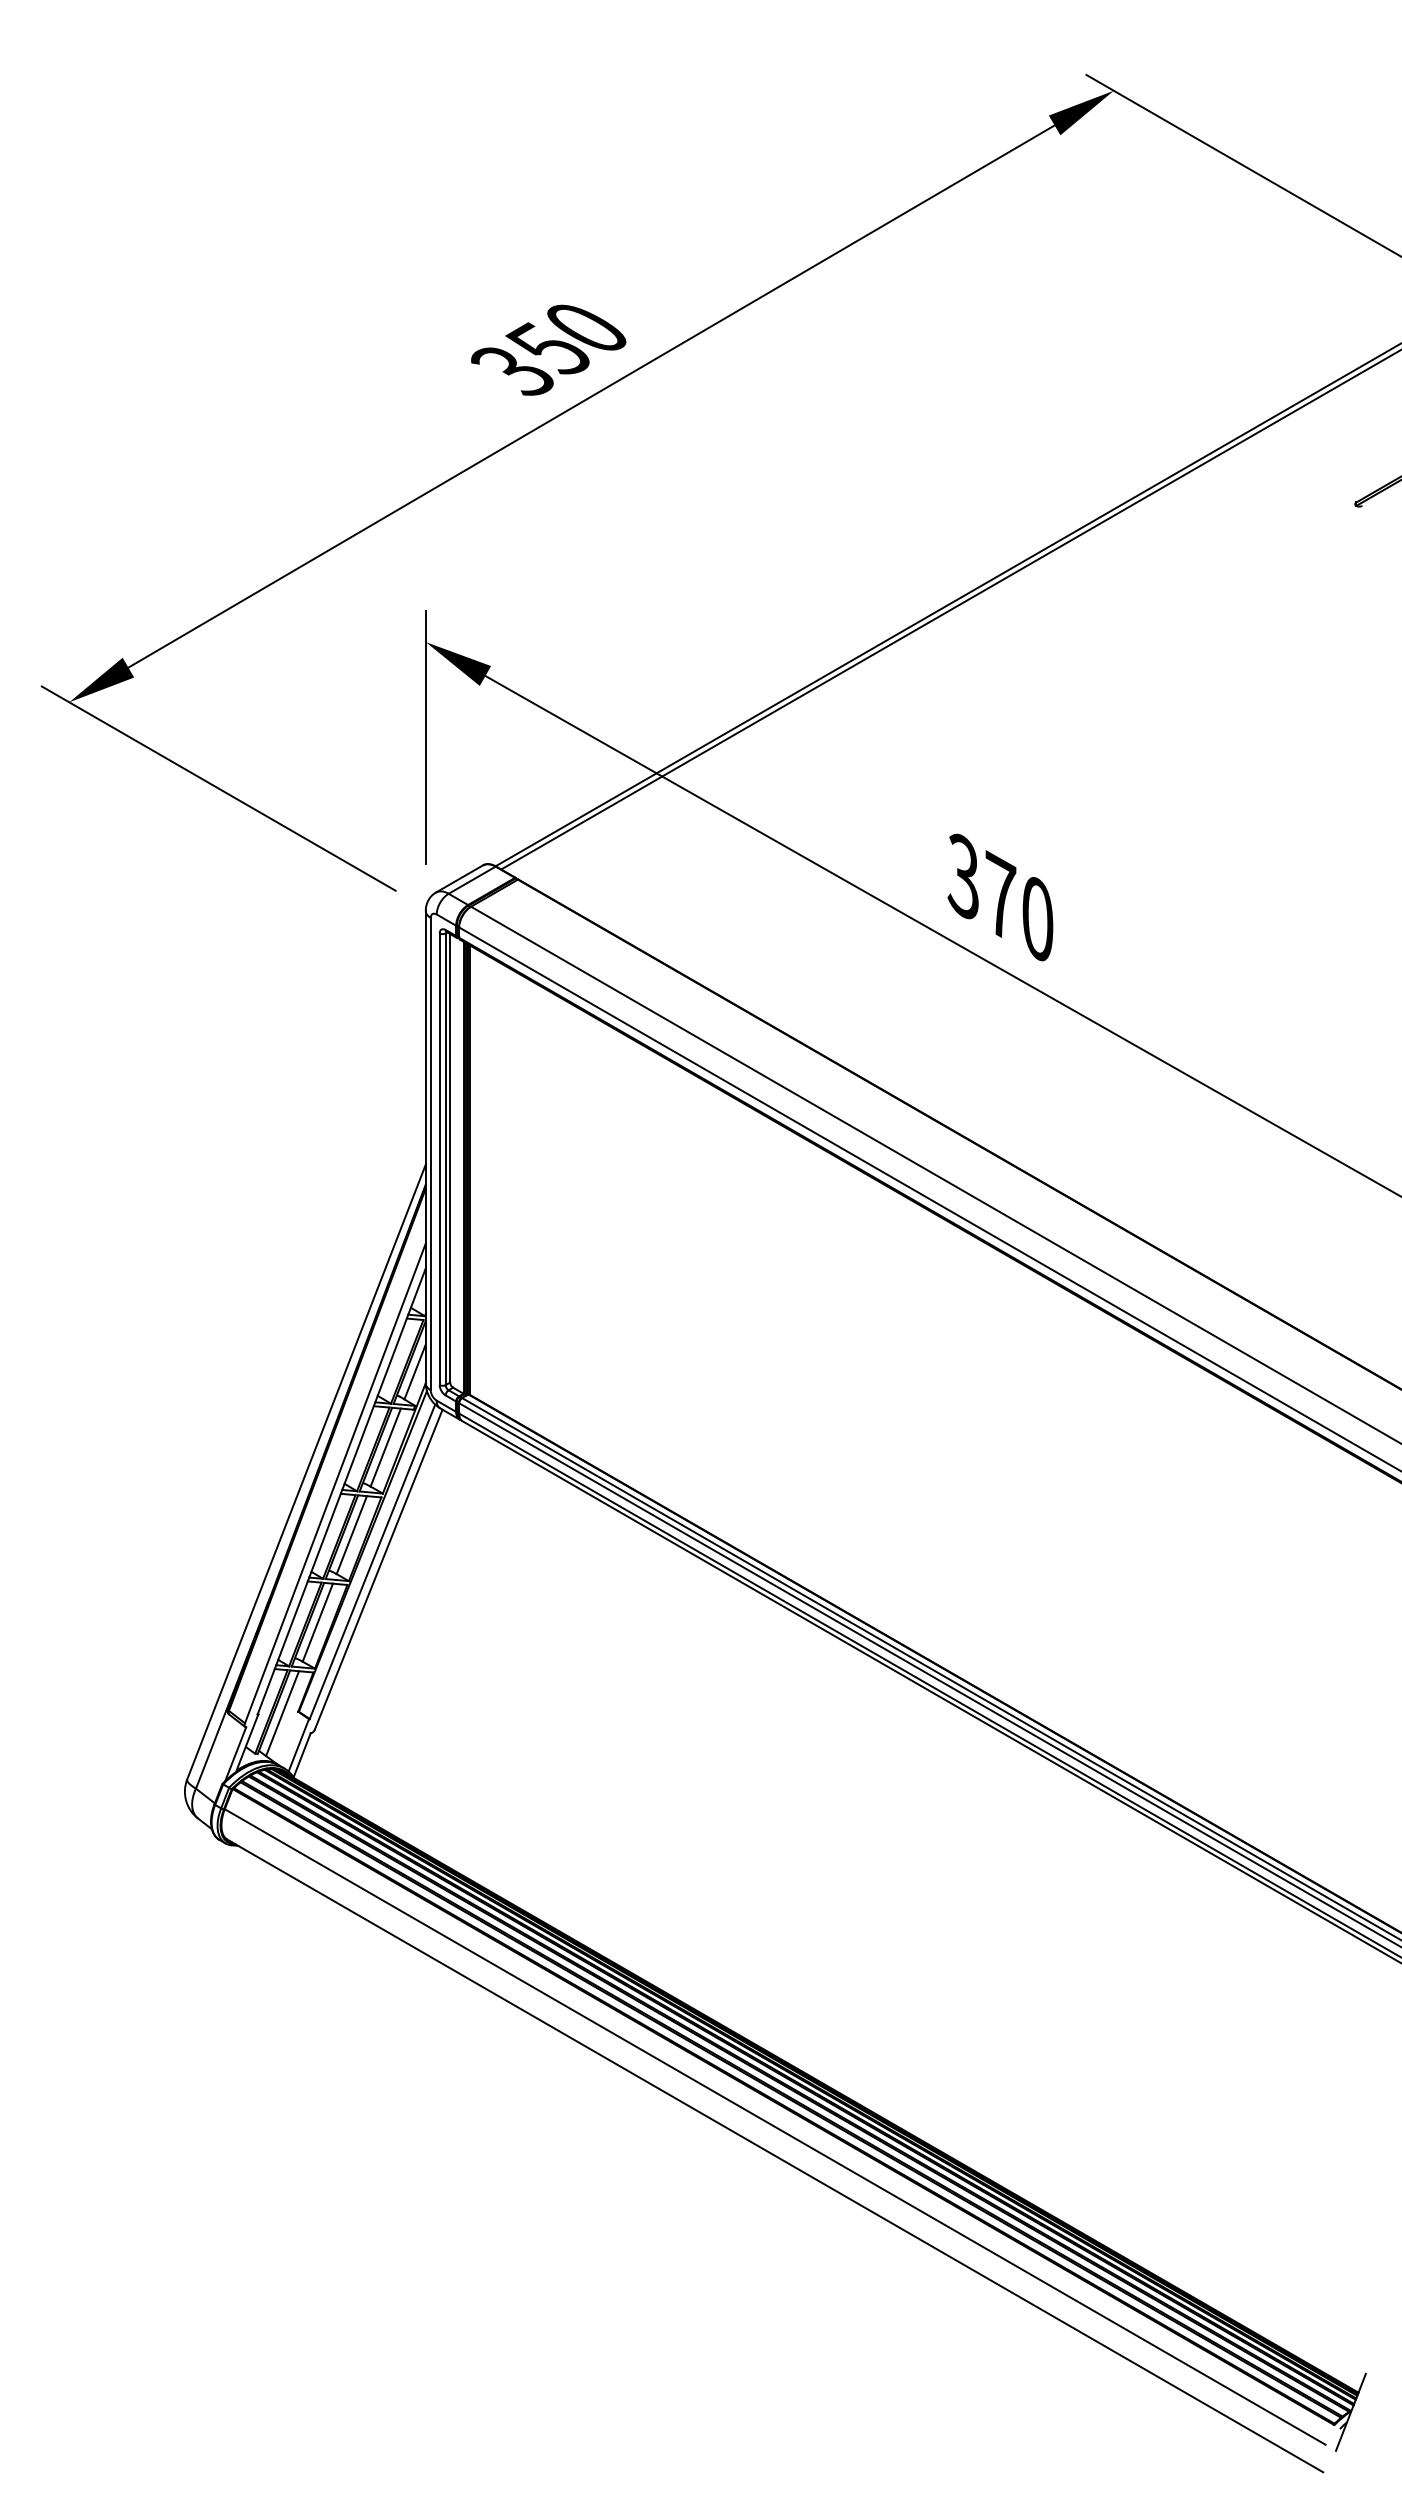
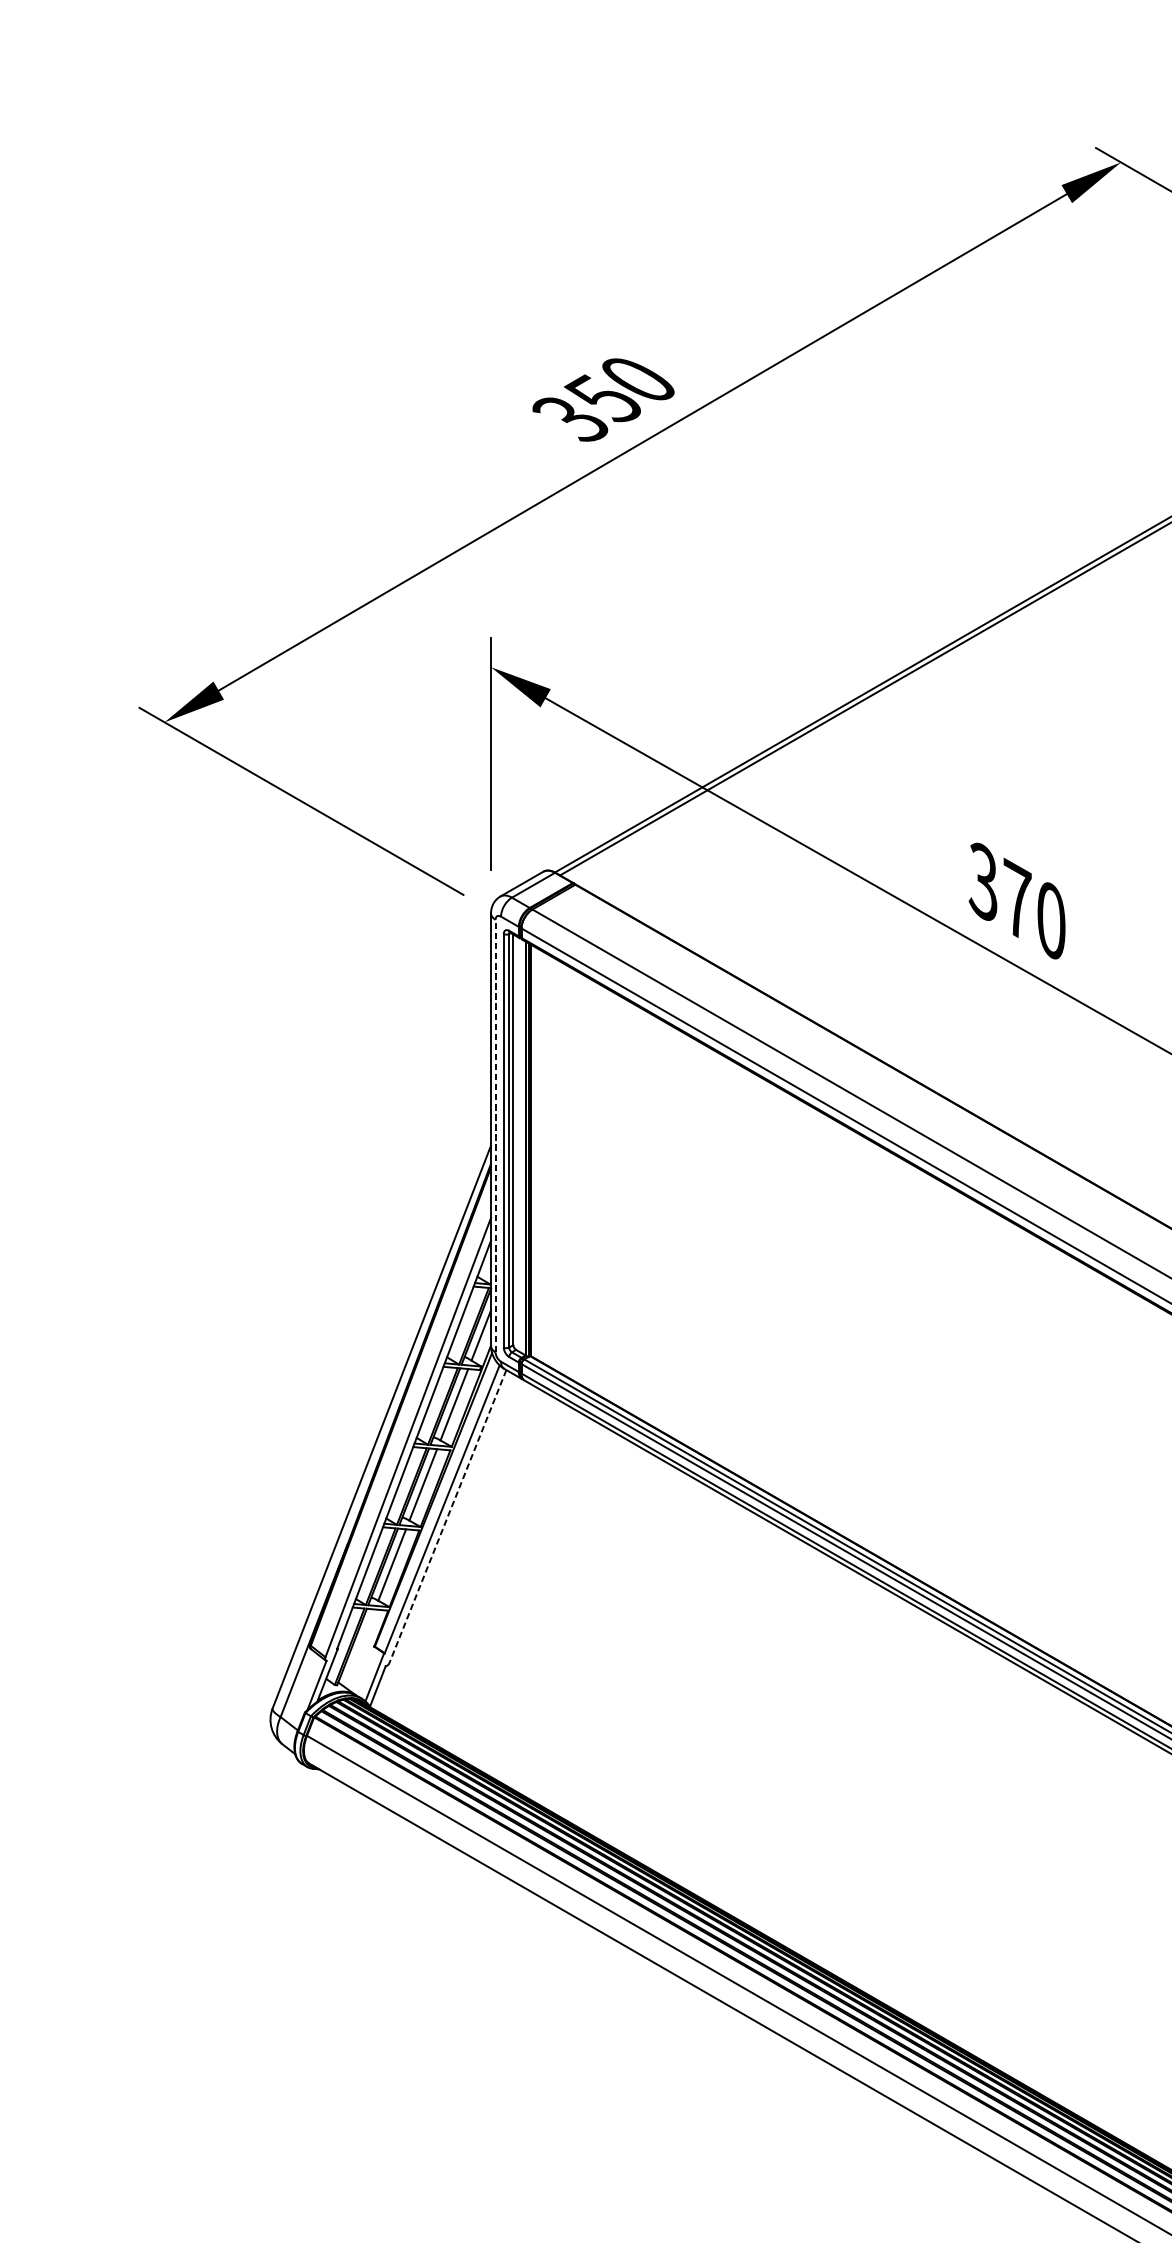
line: (430, 1153) -> (495, 1135), solid -> dashed
line: (378, 1570) -> (447, 1517), solid -> dashed
line: (282, 1713) -> (359, 1648), removed

